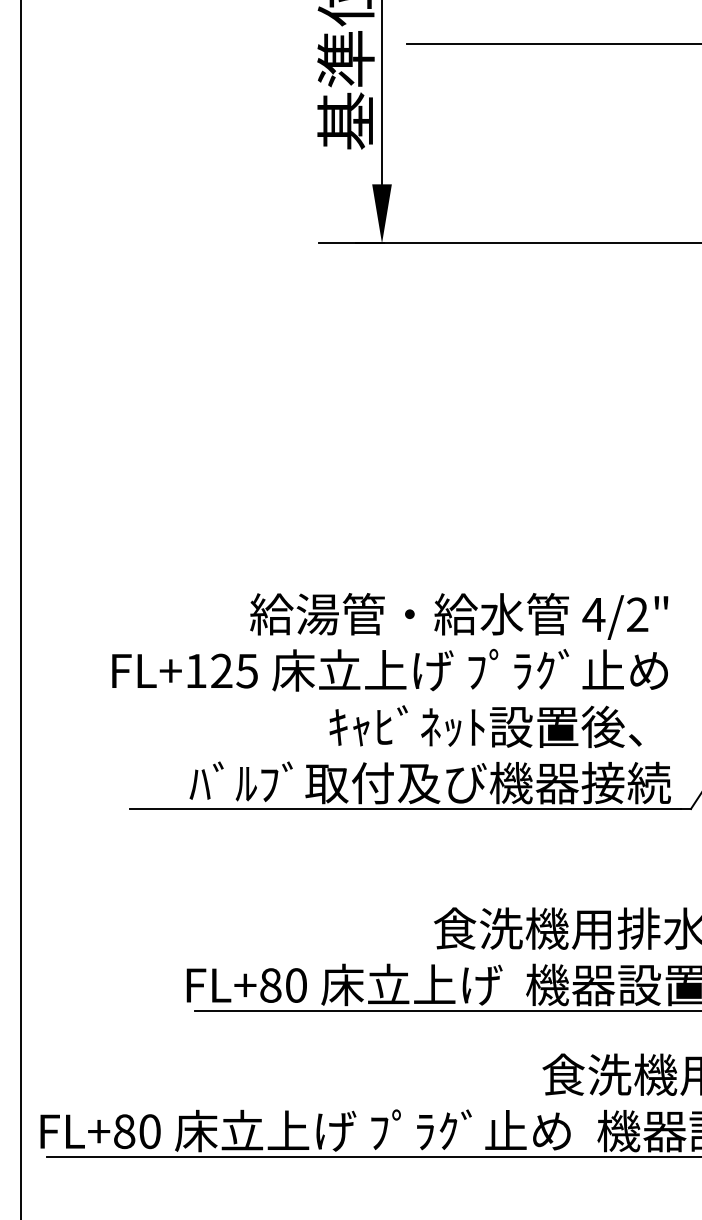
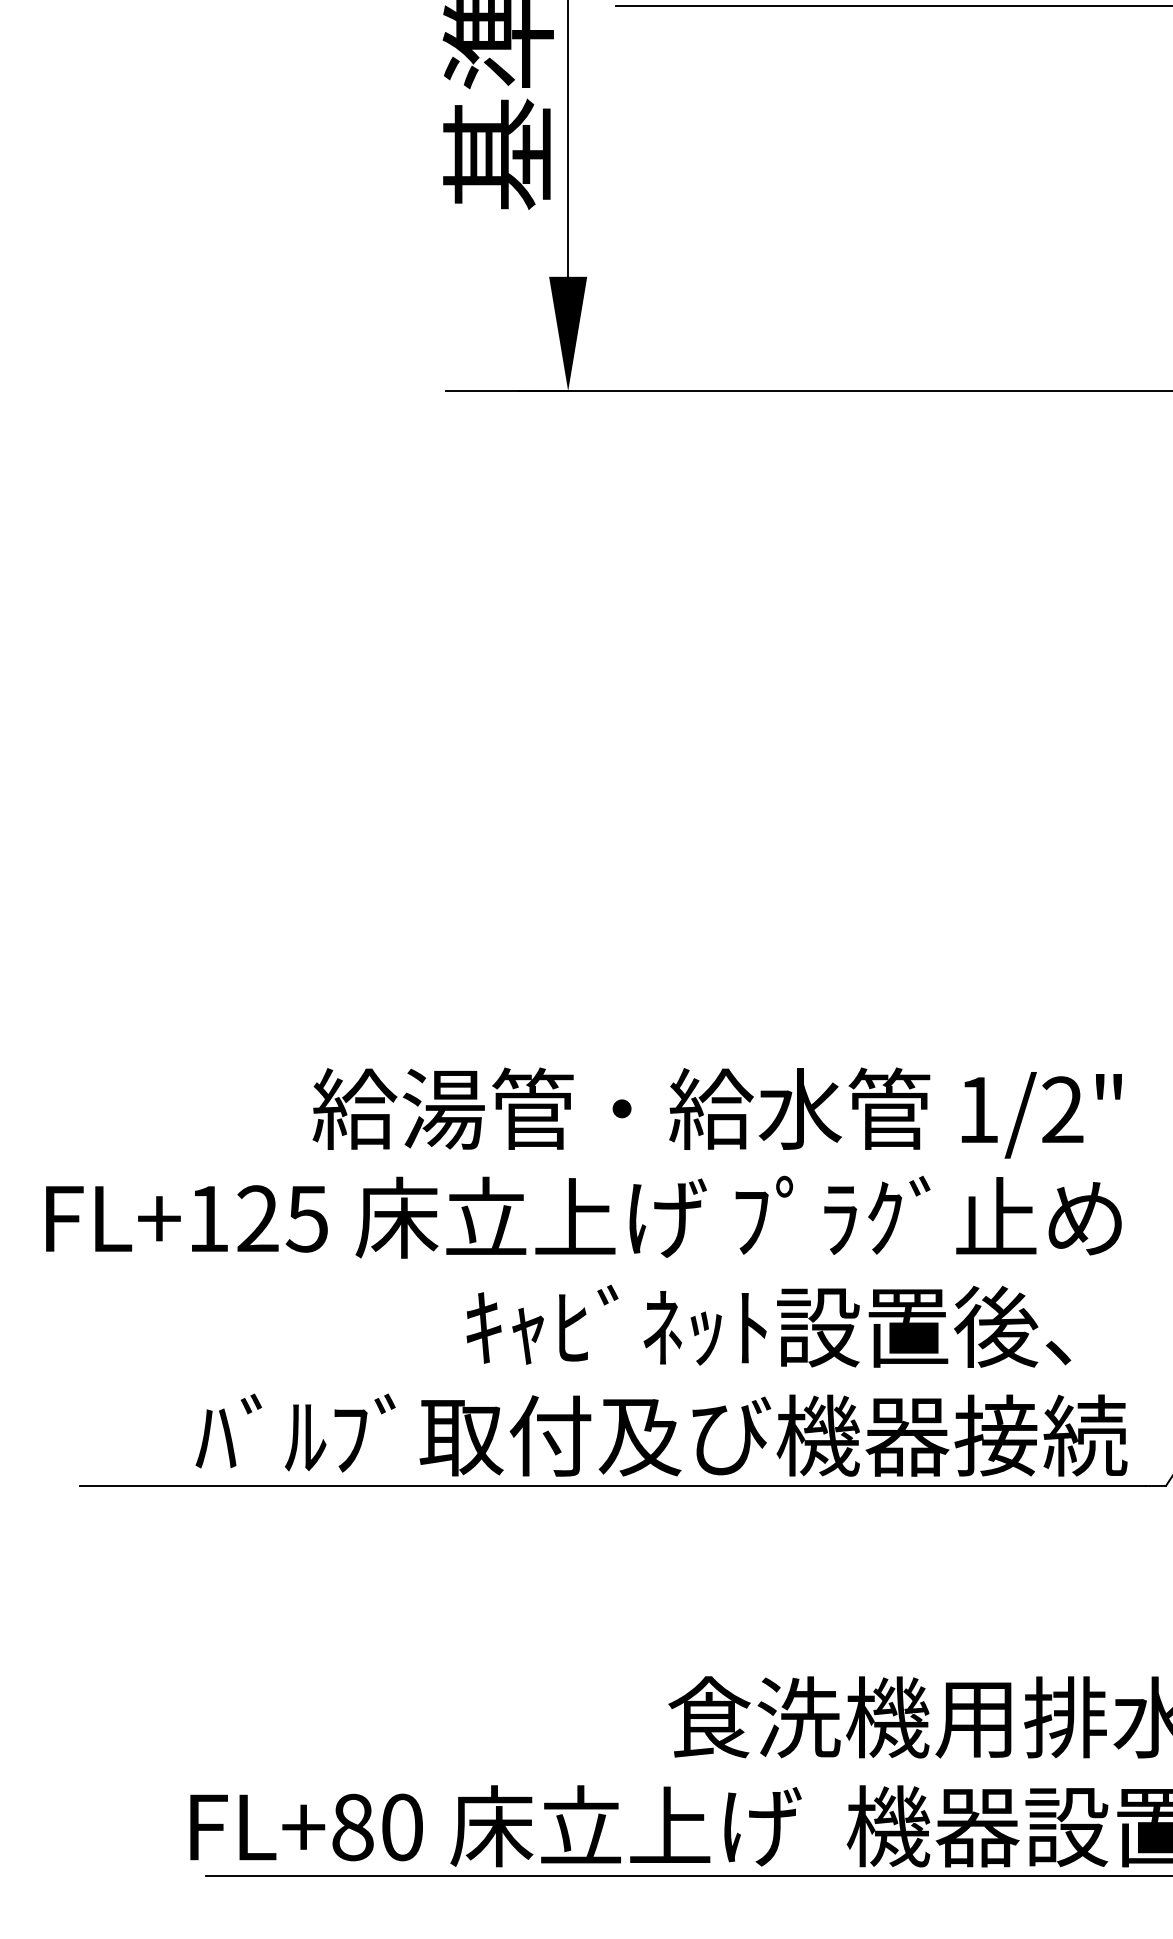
text: (593, 614) -> (977, 1109), 4/2" -> 1/2"

